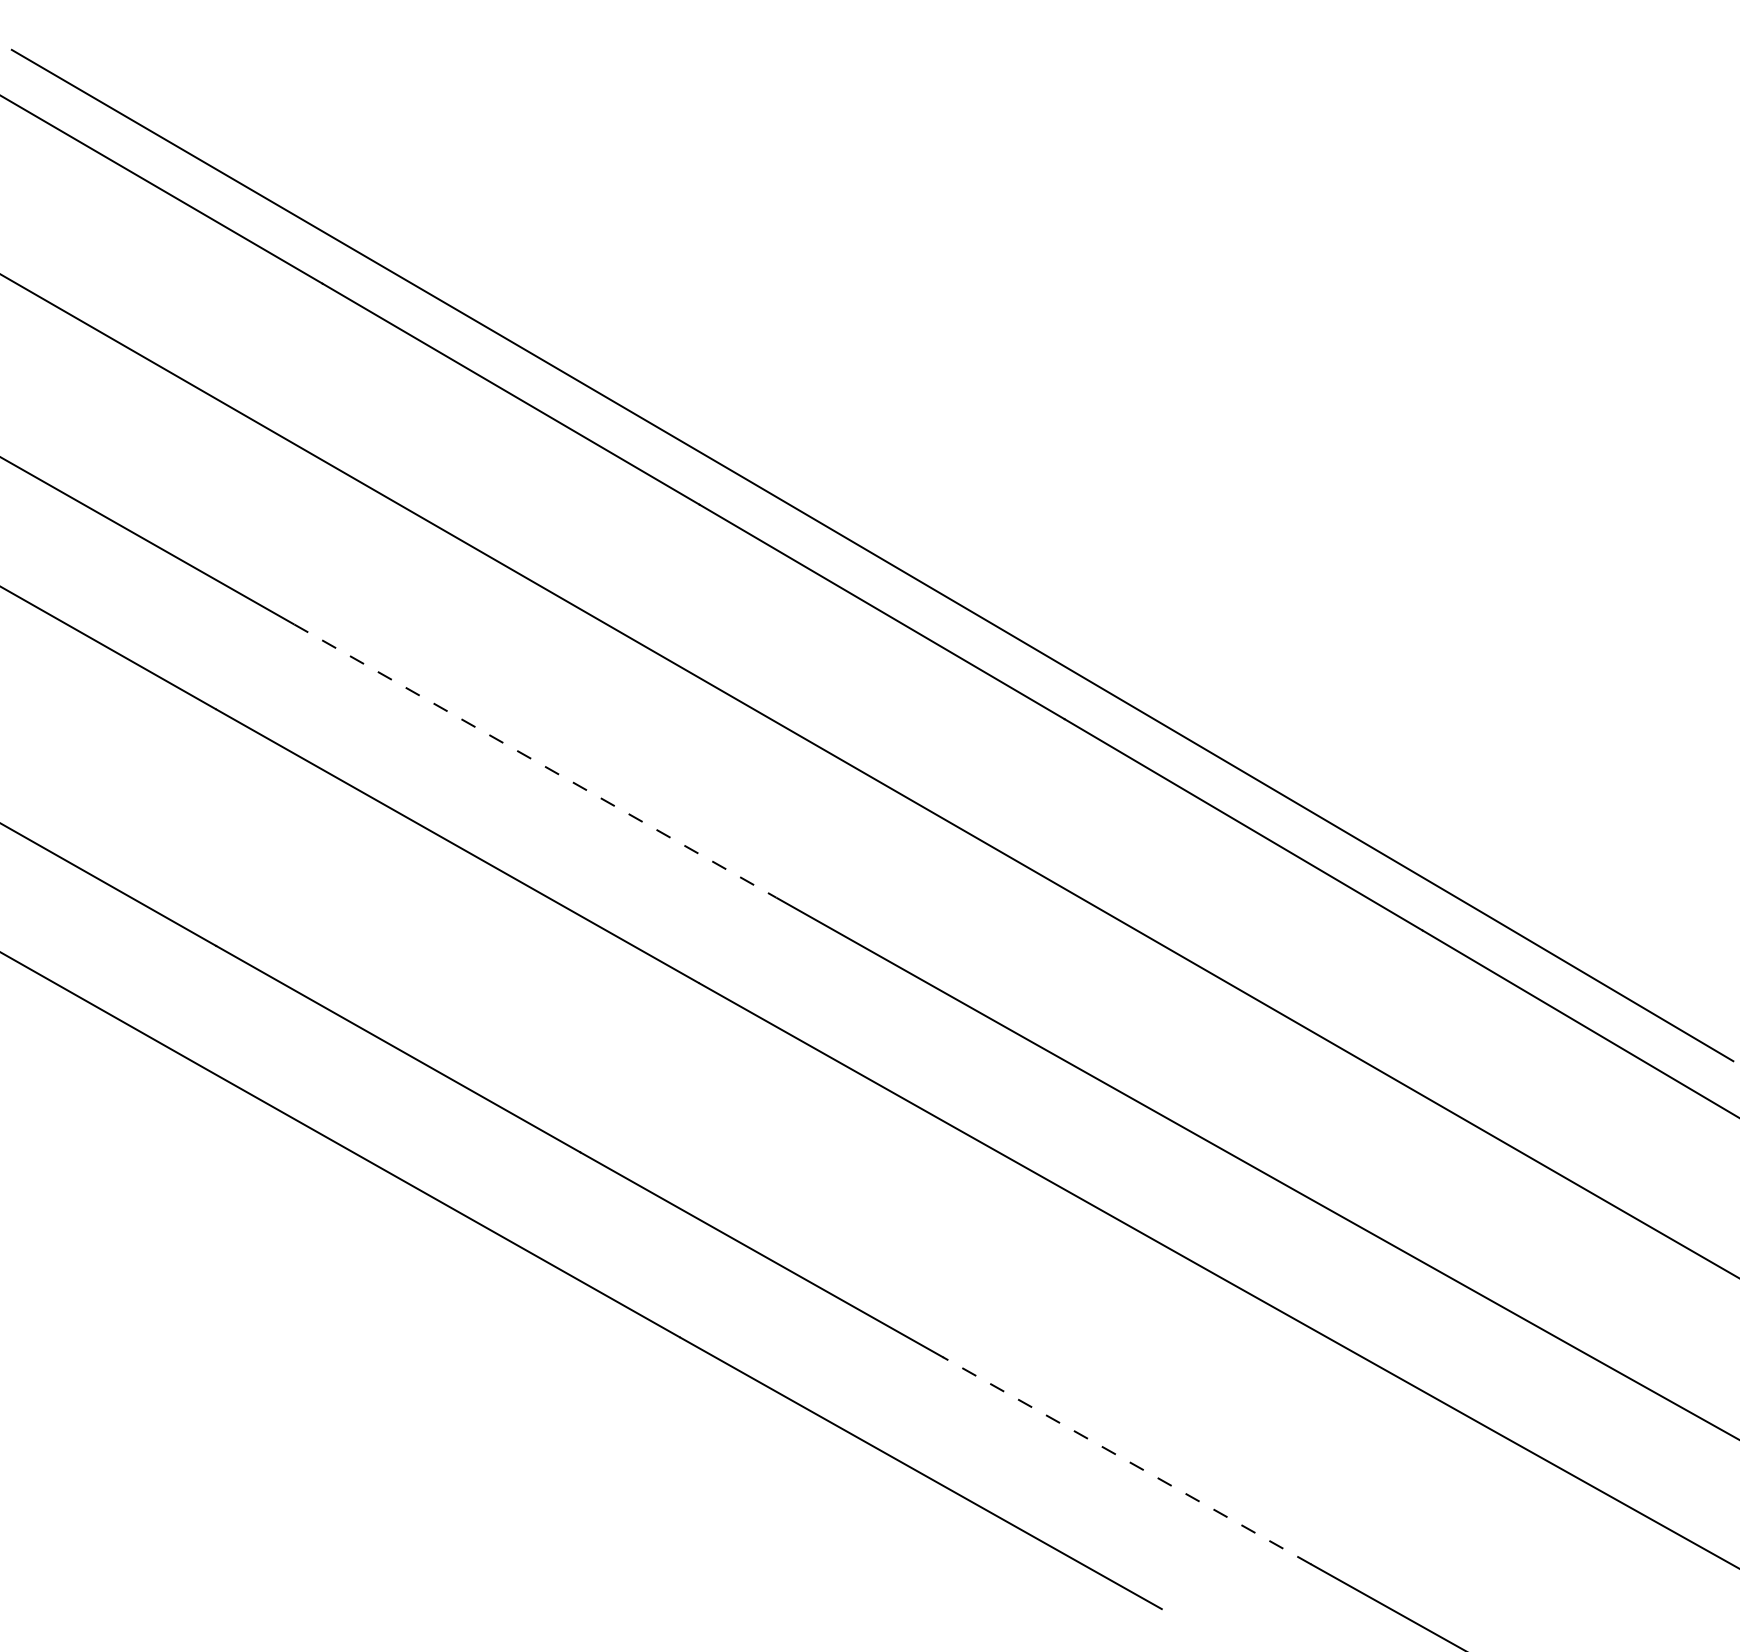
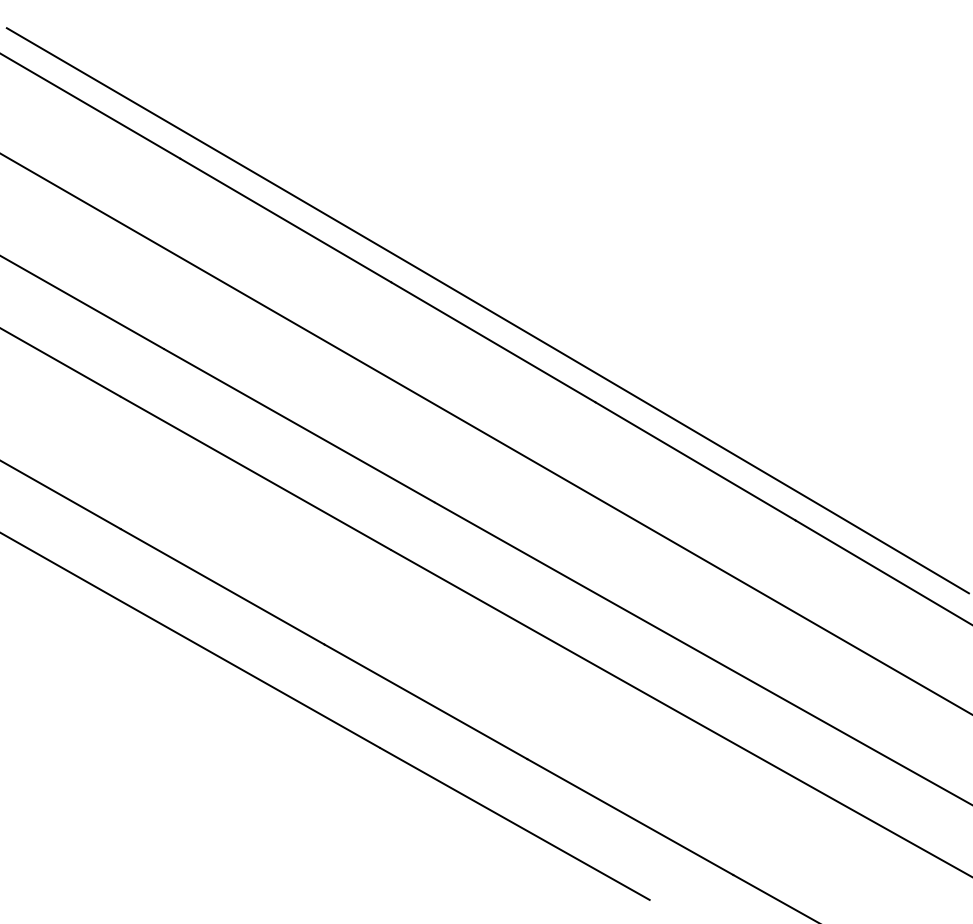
line: (535, 760) -> (299, 425), dashed -> solid
line: (1125, 1459) -> (629, 816), dashed -> solid

